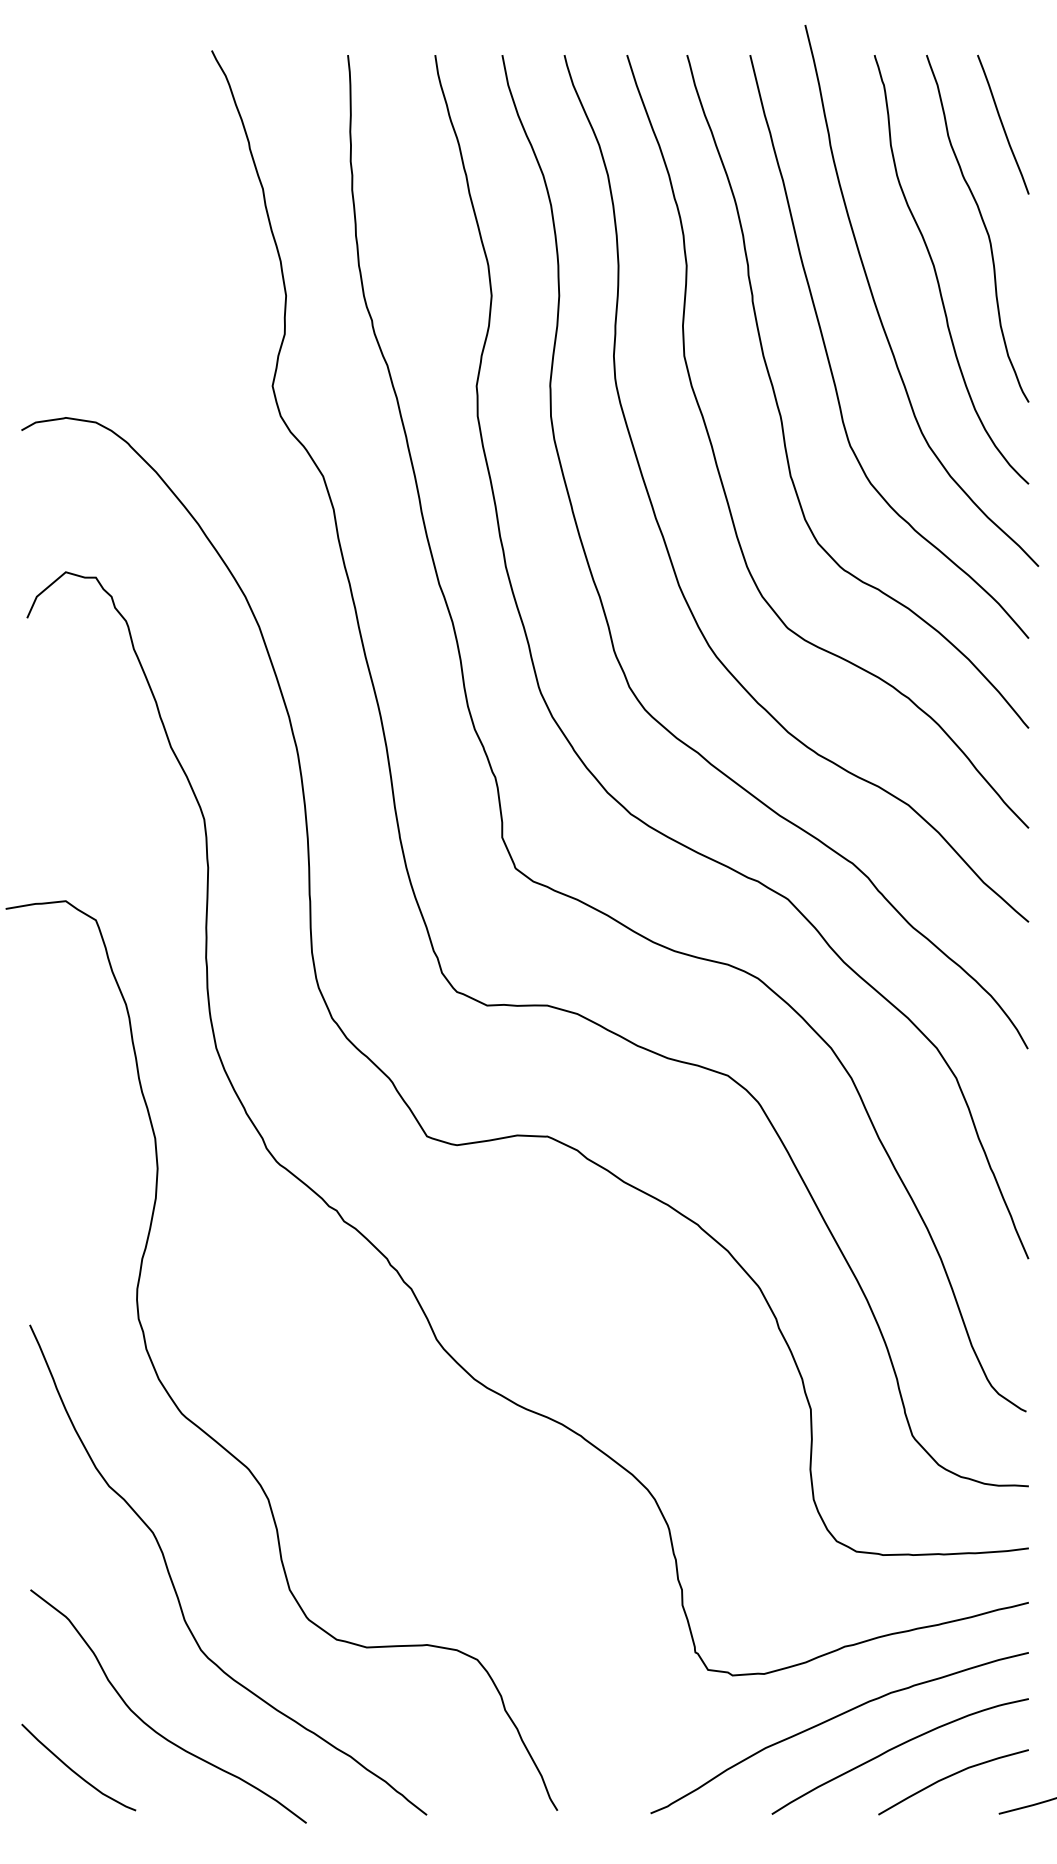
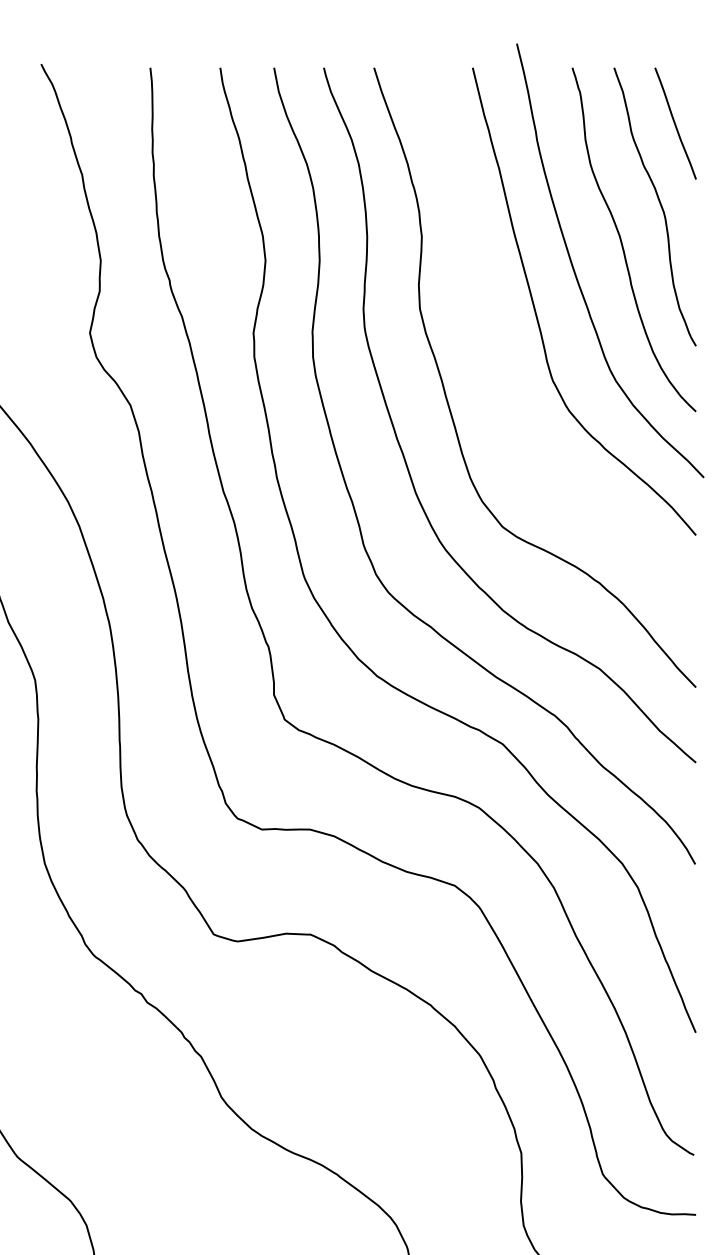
curve: (780, 411) -> (497, 353), removed

